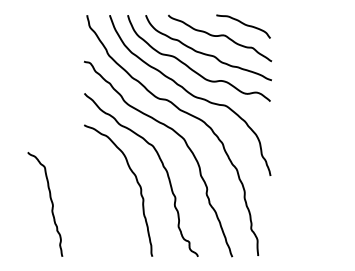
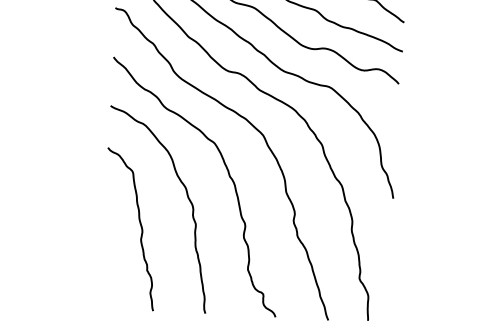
curve: (50, 201) -> (138, 225), moved

